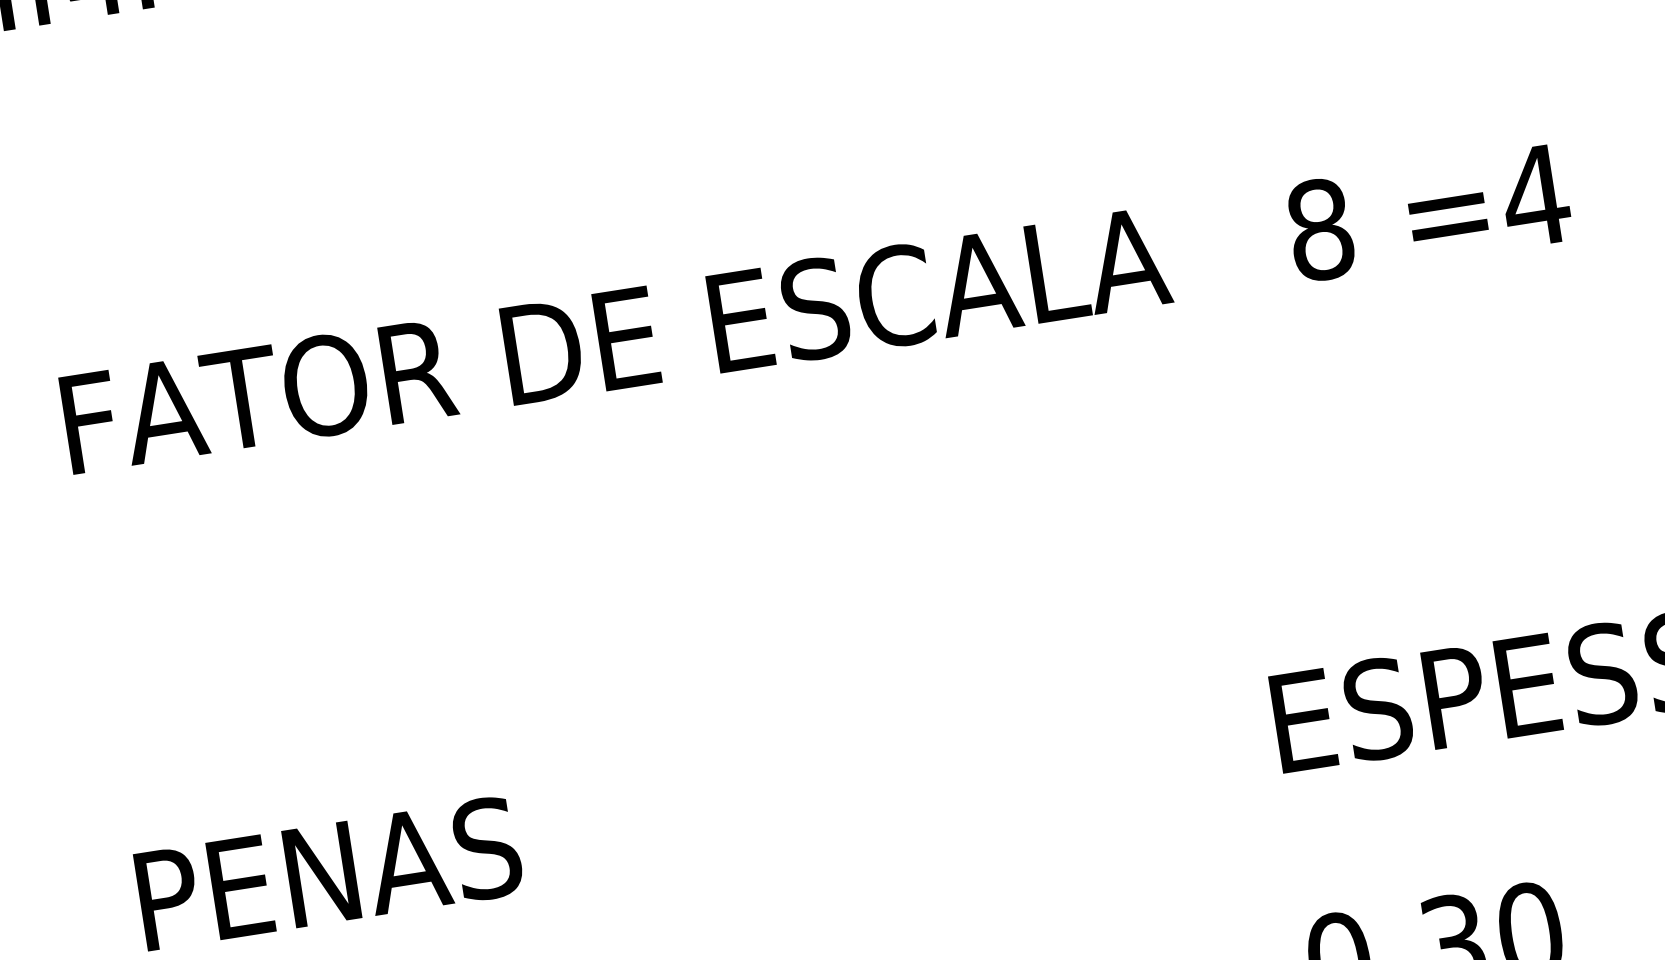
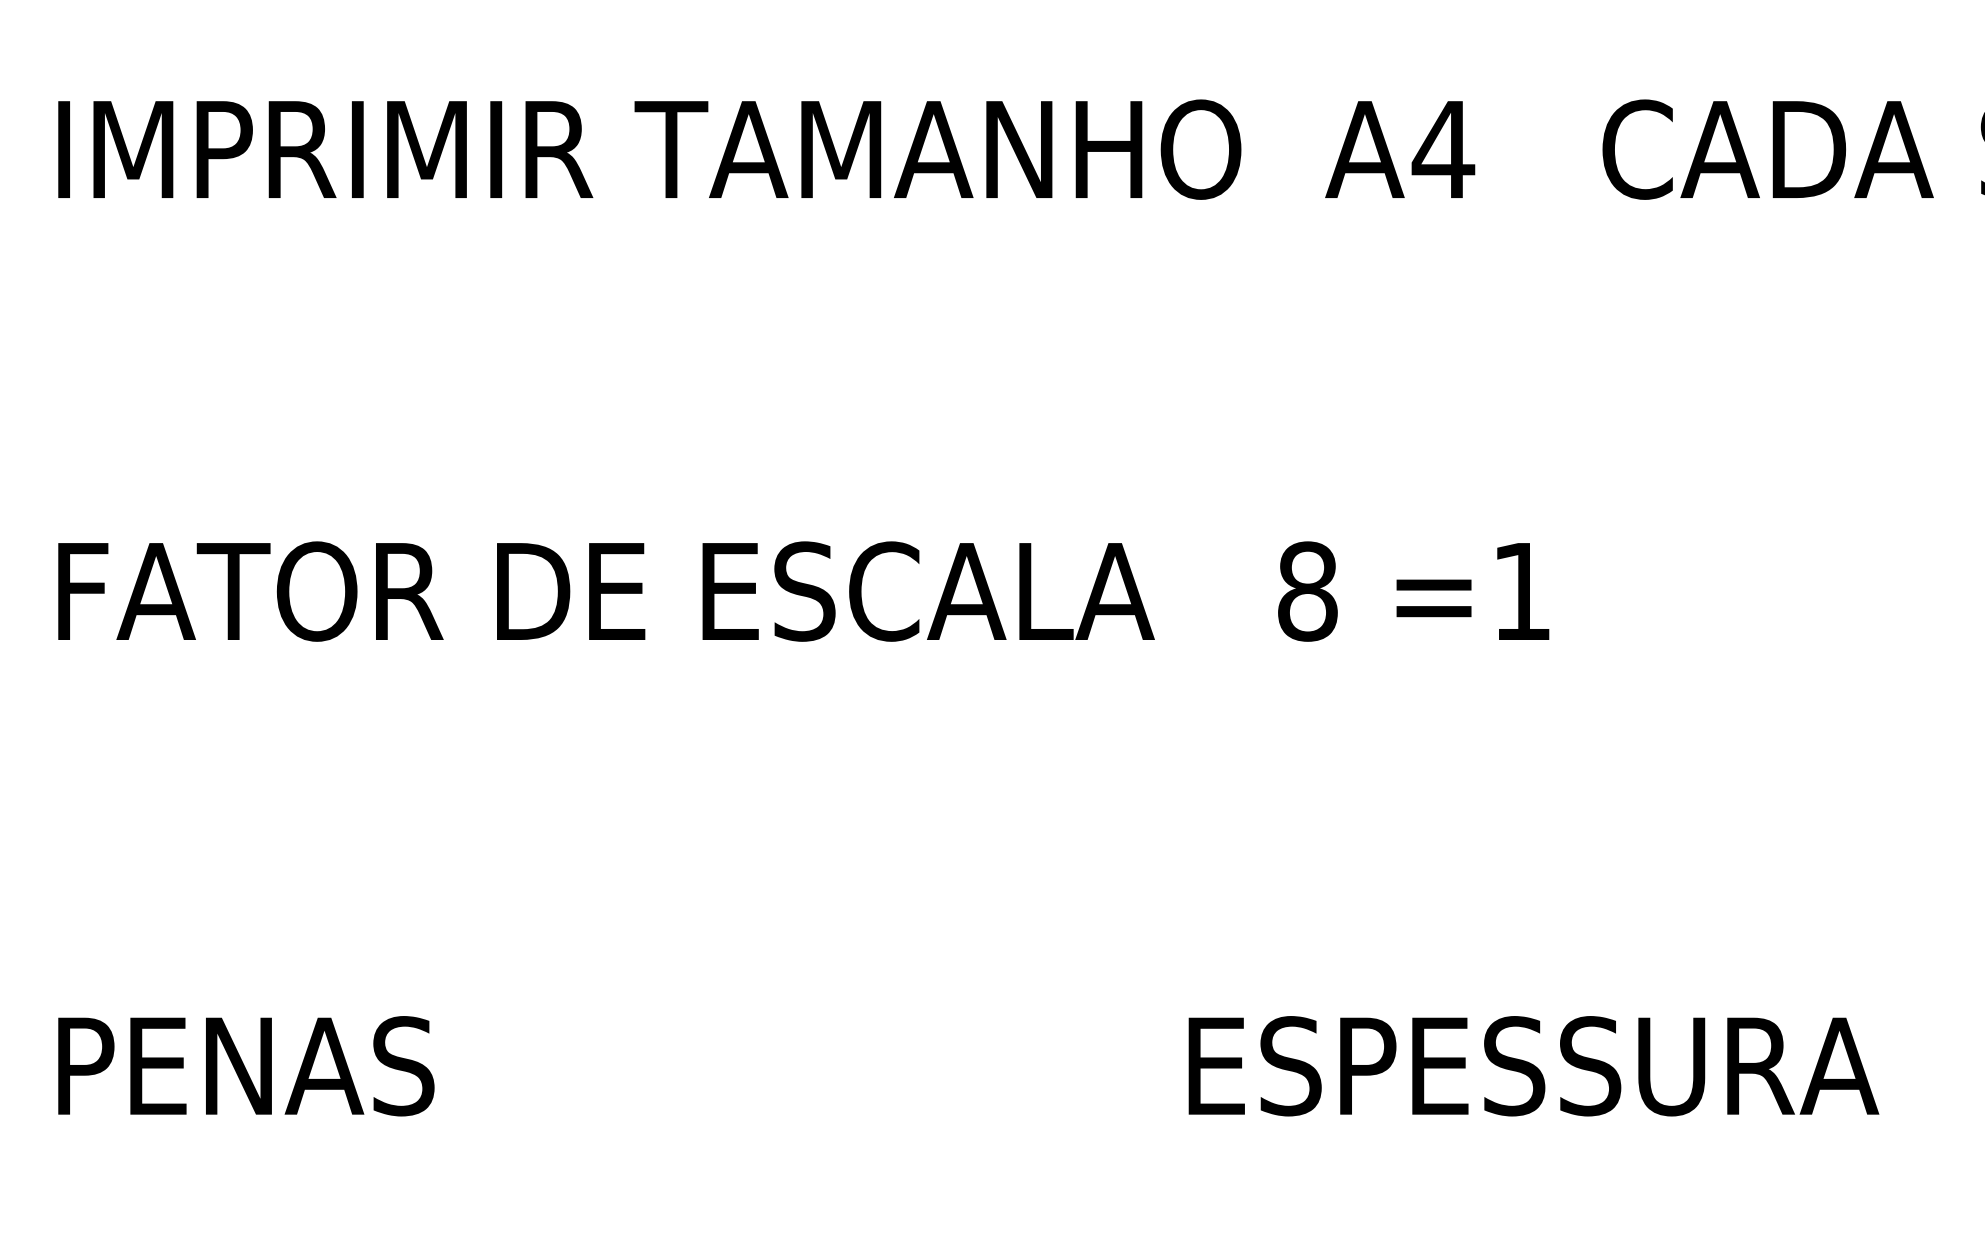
text: (1535, 196) -> (1521, 591), =4 -> =1

